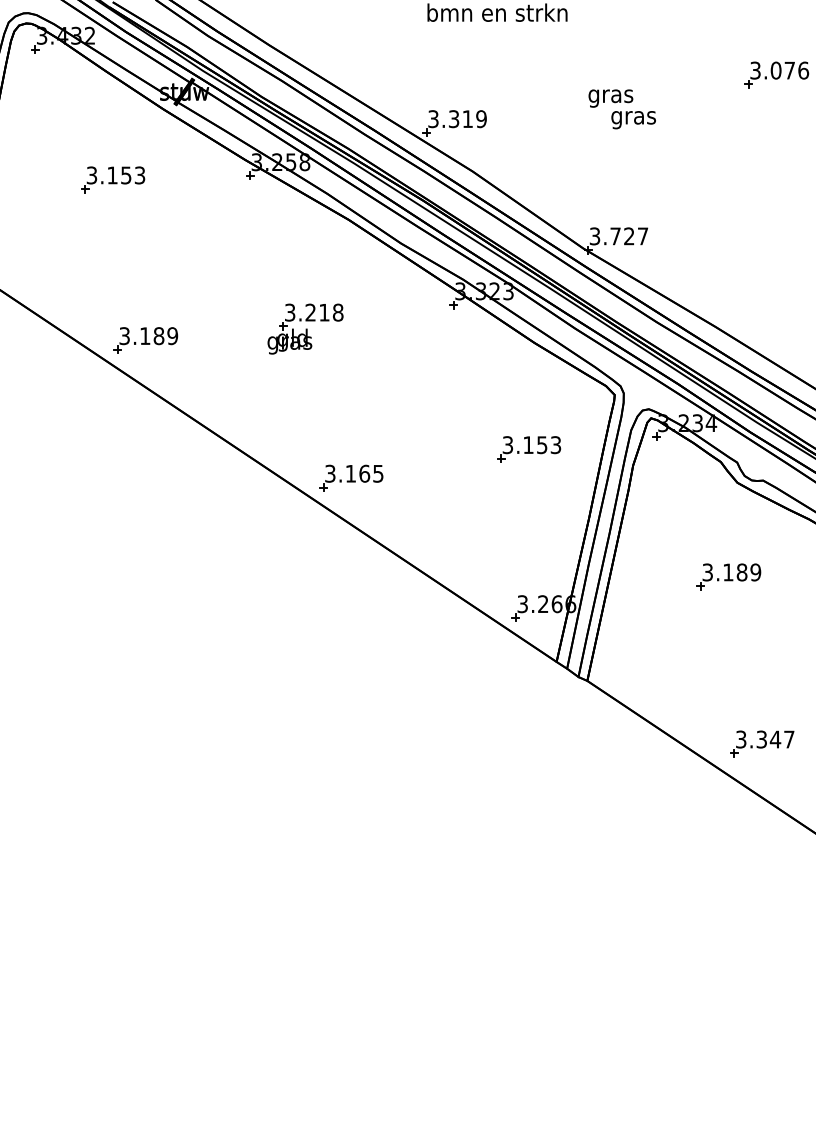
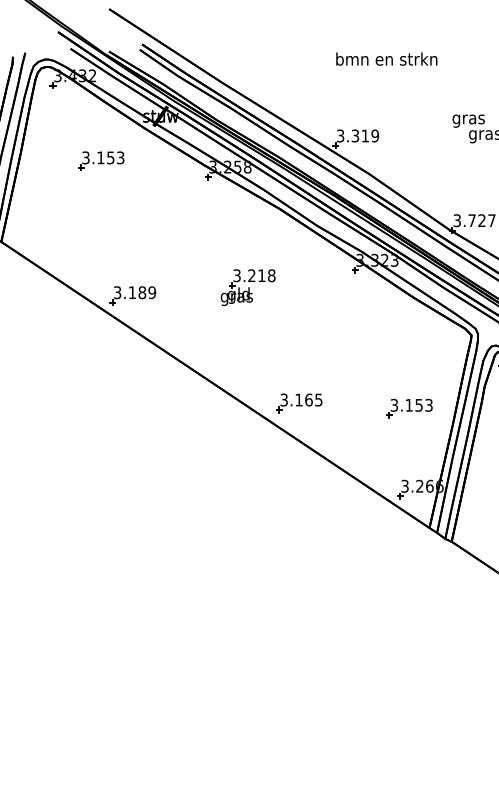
part: (113, 179) -> (101, 160), moved
part: (529, 449) -> (409, 408), moved
part: (351, 477) -> (299, 402), moved

